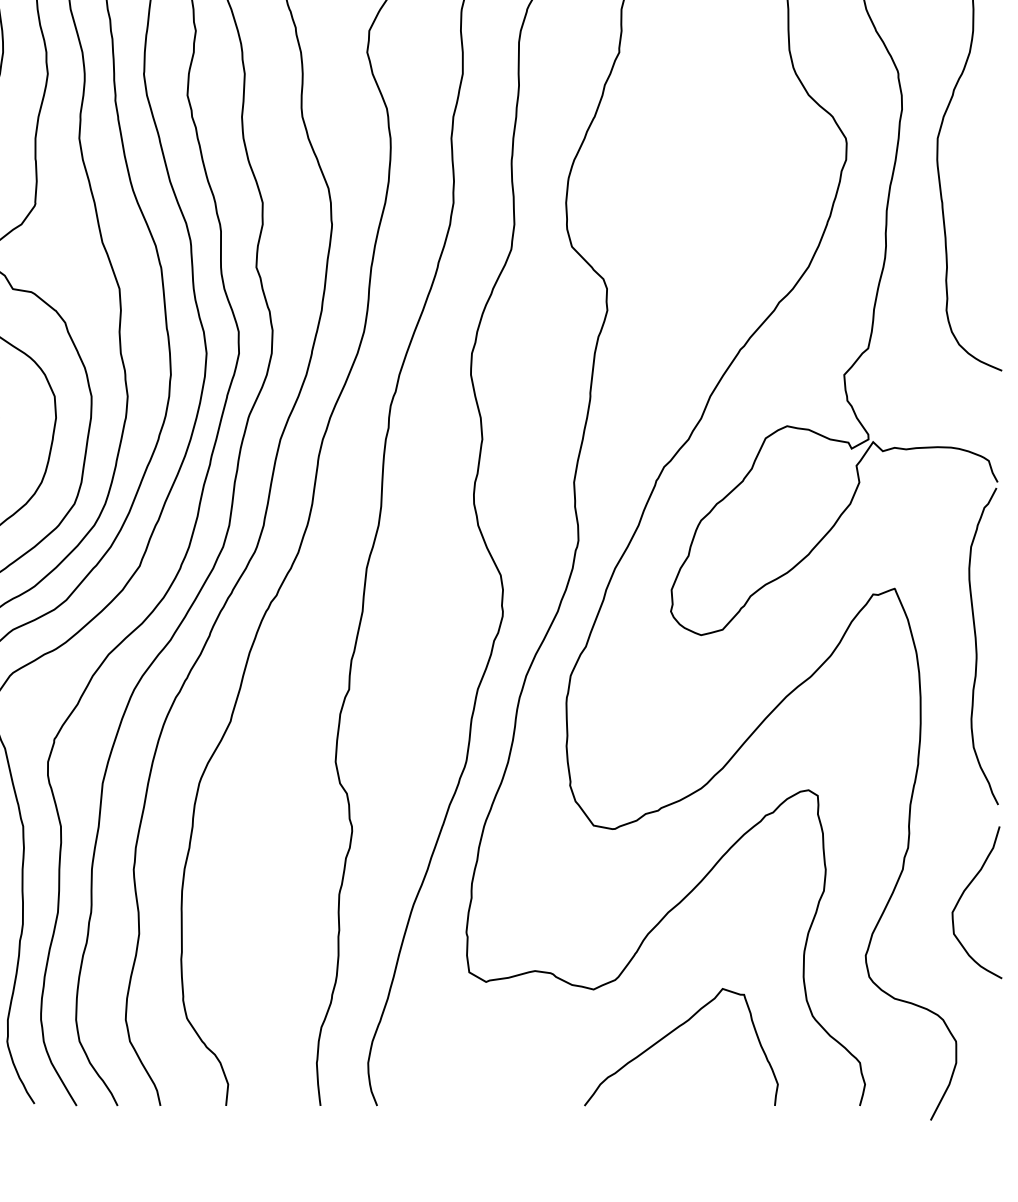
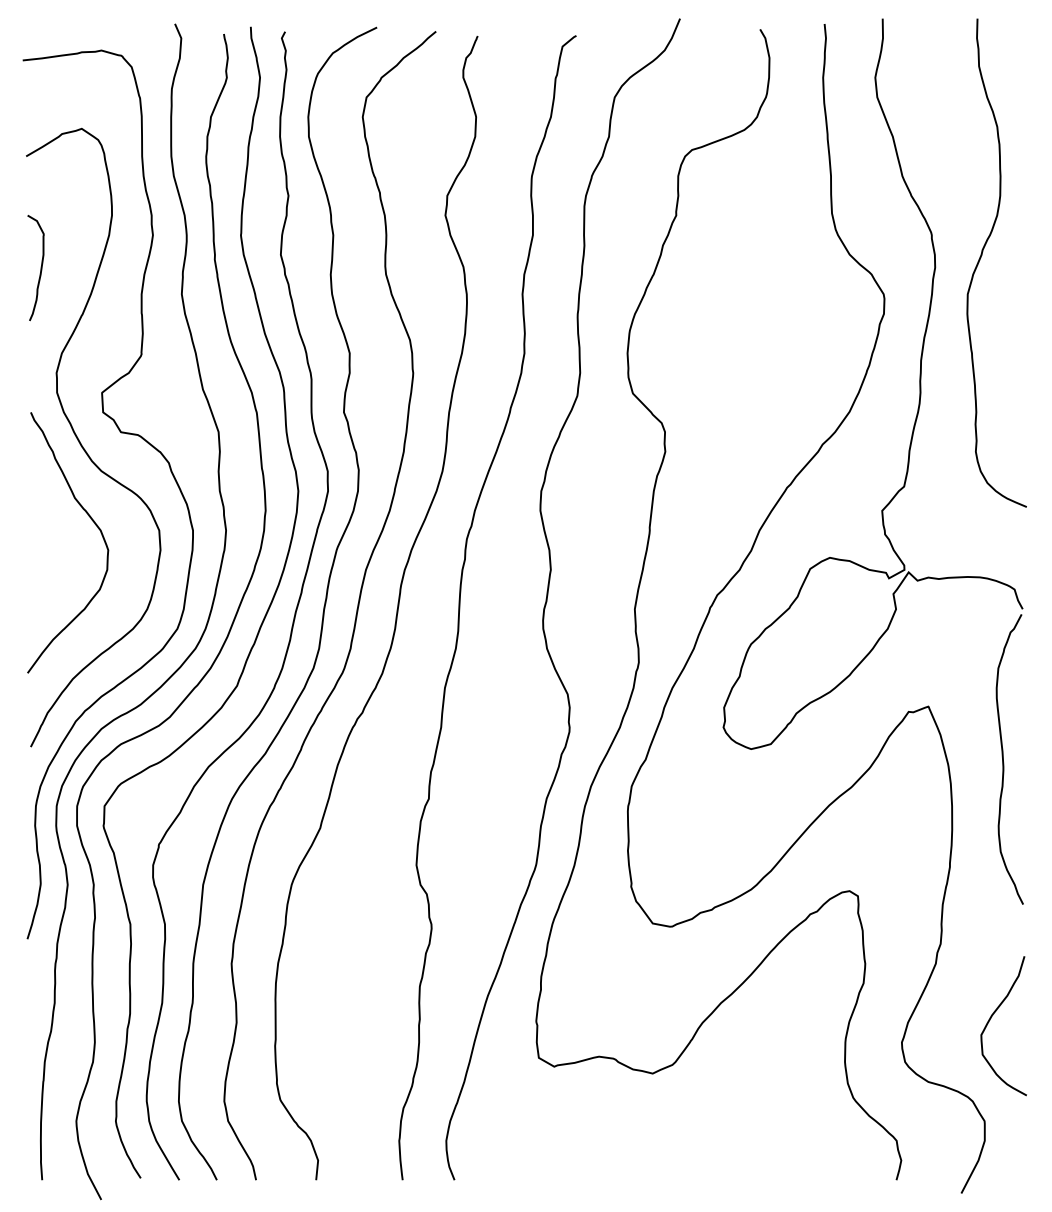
curve: (962, 896) -> (990, 1020), moved
curve: (670, 1034) -> (723, 1114), removed

